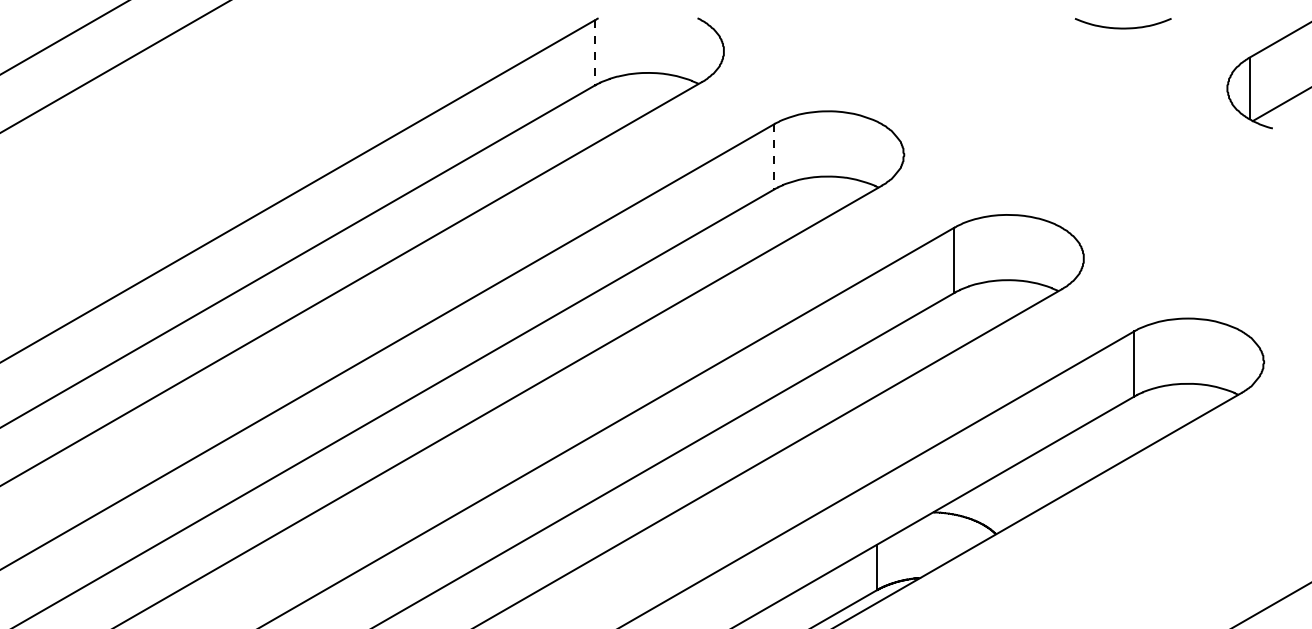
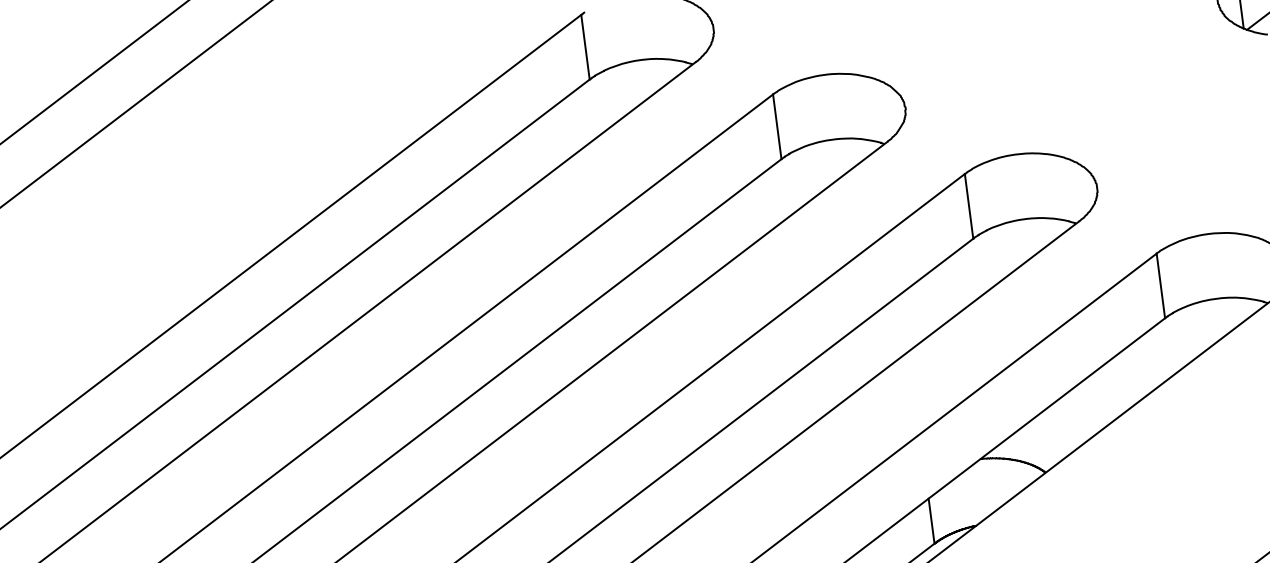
line: (594, 53) -> (585, 47), dashed -> solid
line: (774, 156) -> (777, 126), dashed -> solid

